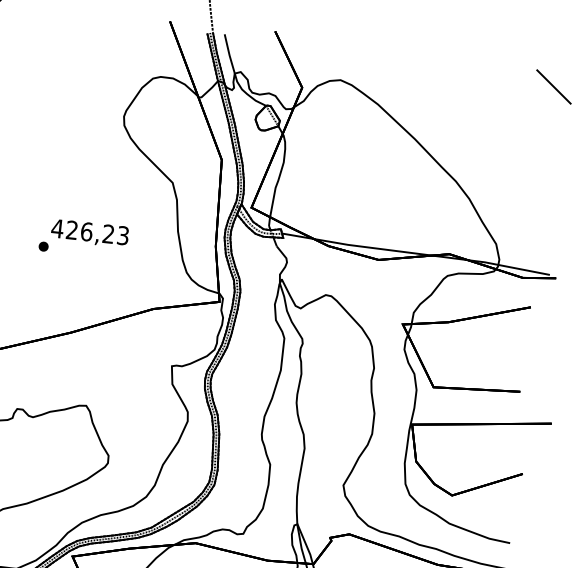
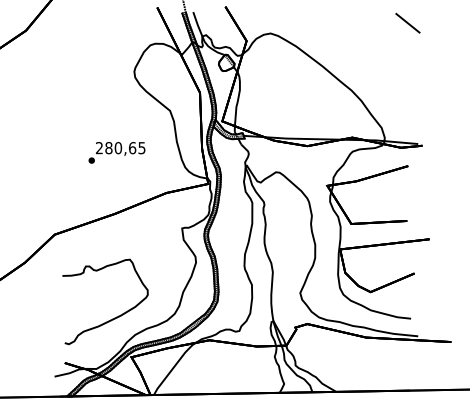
text: (89, 232) -> (120, 148), 426,23 -> 280,65

